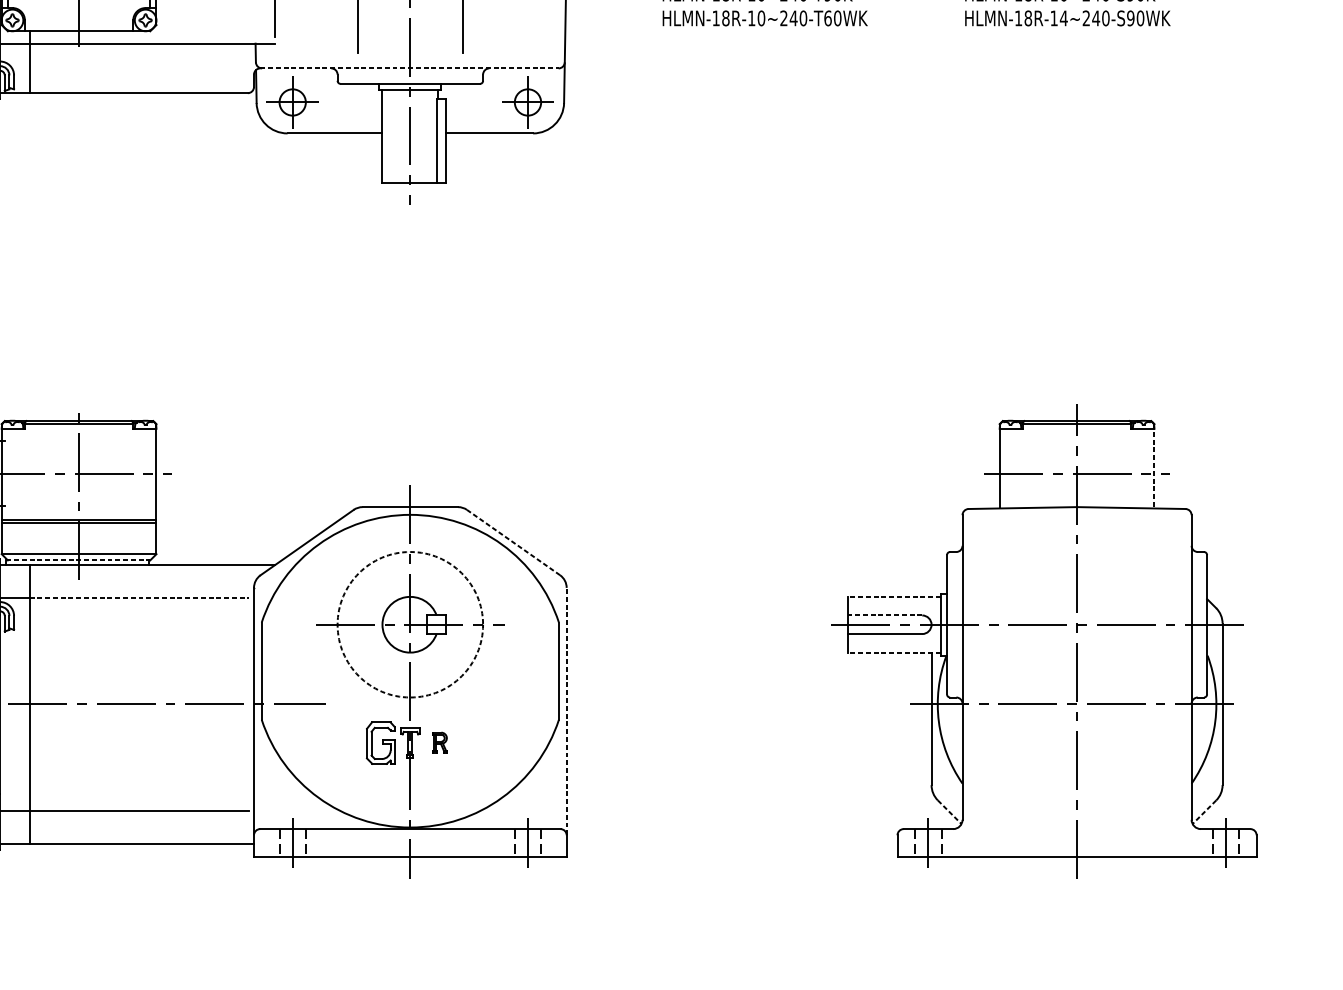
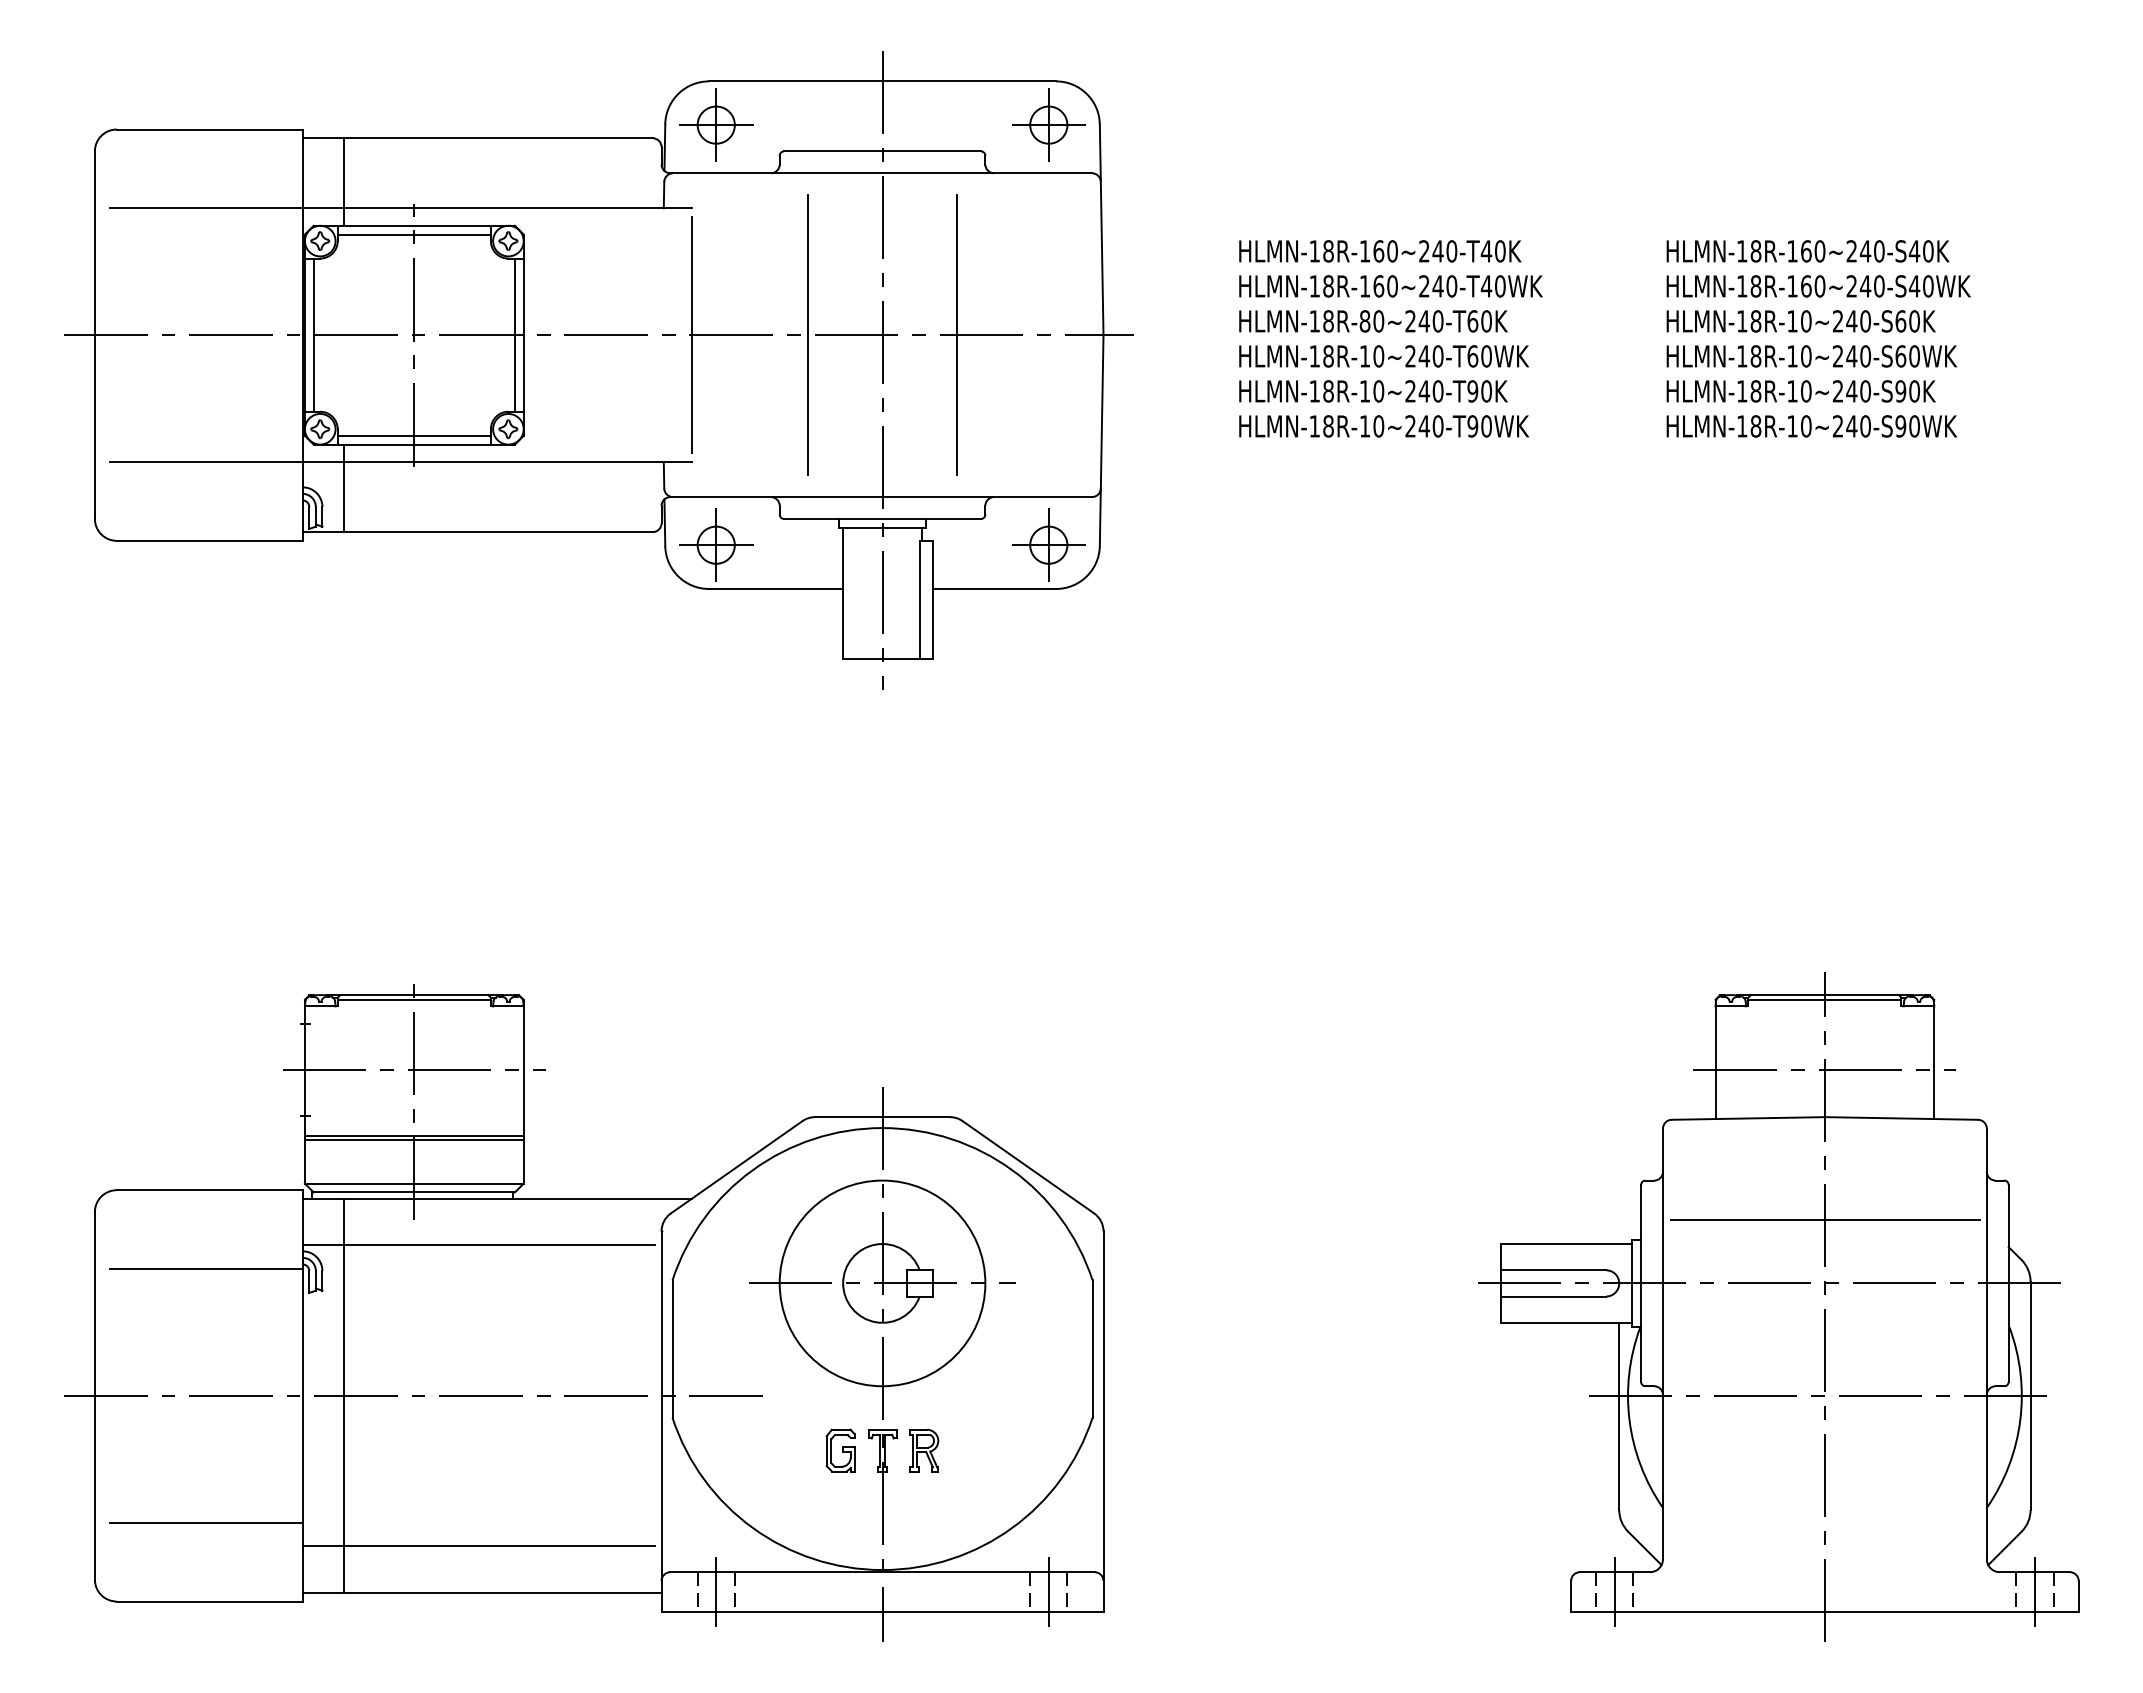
text: (827, 18) -> (1472, 426), HLMN-18R-10~240-T60WK -> HLMN-18R-10~240-T90WK
text: (1063, 18) -> (1805, 426), HLMN-18R-14~240-S90WK -> HLMN-18R-10~240-S90WK
line: (78, 24) -> (413, 435), added
line: (409, 68) -> (881, 497), dashed -> solid
line: (1154, 466) -> (1934, 1059), dashed -> solid
line: (513, 542) -> (1028, 1167), dashed -> solid
line: (78, 560) -> (413, 1192), dashed -> solid
line: (1077, 579) -> (1825, 1219), added
line: (139, 597) -> (499, 1245), dashed -> solid
line: (894, 597) -> (1566, 1244), dashed -> solid
line: (885, 615) -> (1553, 1270), dashed -> solid
circle: (410, 624) -> (882, 1283), dashed -> solid
line: (894, 652) -> (1566, 1322), dashed -> solid
line: (566, 711) -> (1103, 1406), dashed -> solid
part: (380, 742) -> (840, 1450), size x0.71
part: (440, 742) -> (924, 1450), size x1.43
line: (949, 812) -> (1644, 1548), dashed -> solid
line: (1204, 812) -> (2004, 1548), dashed -> solid

